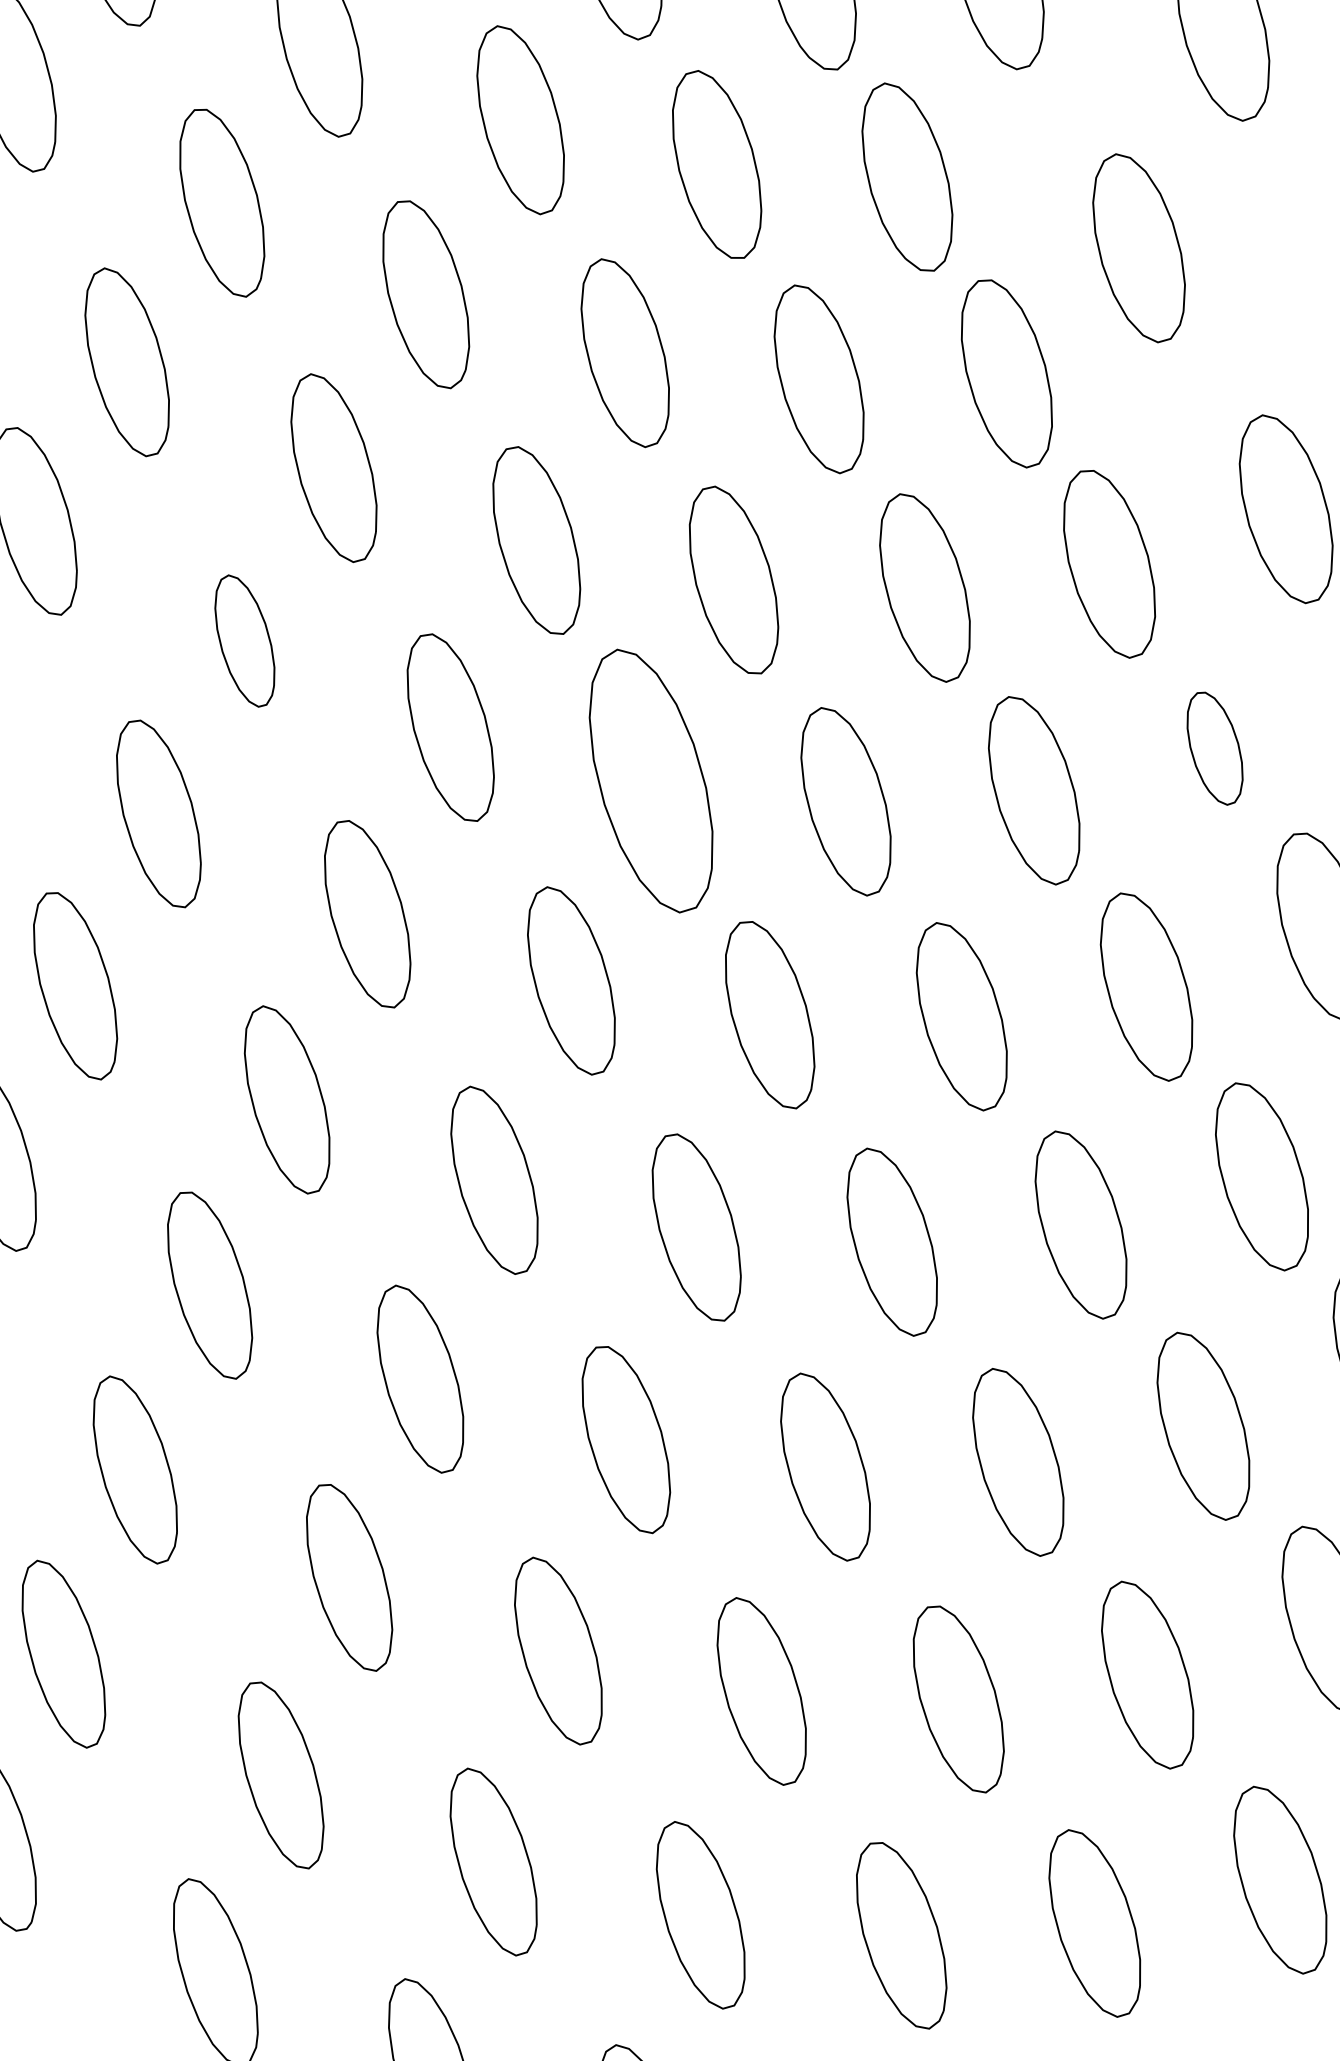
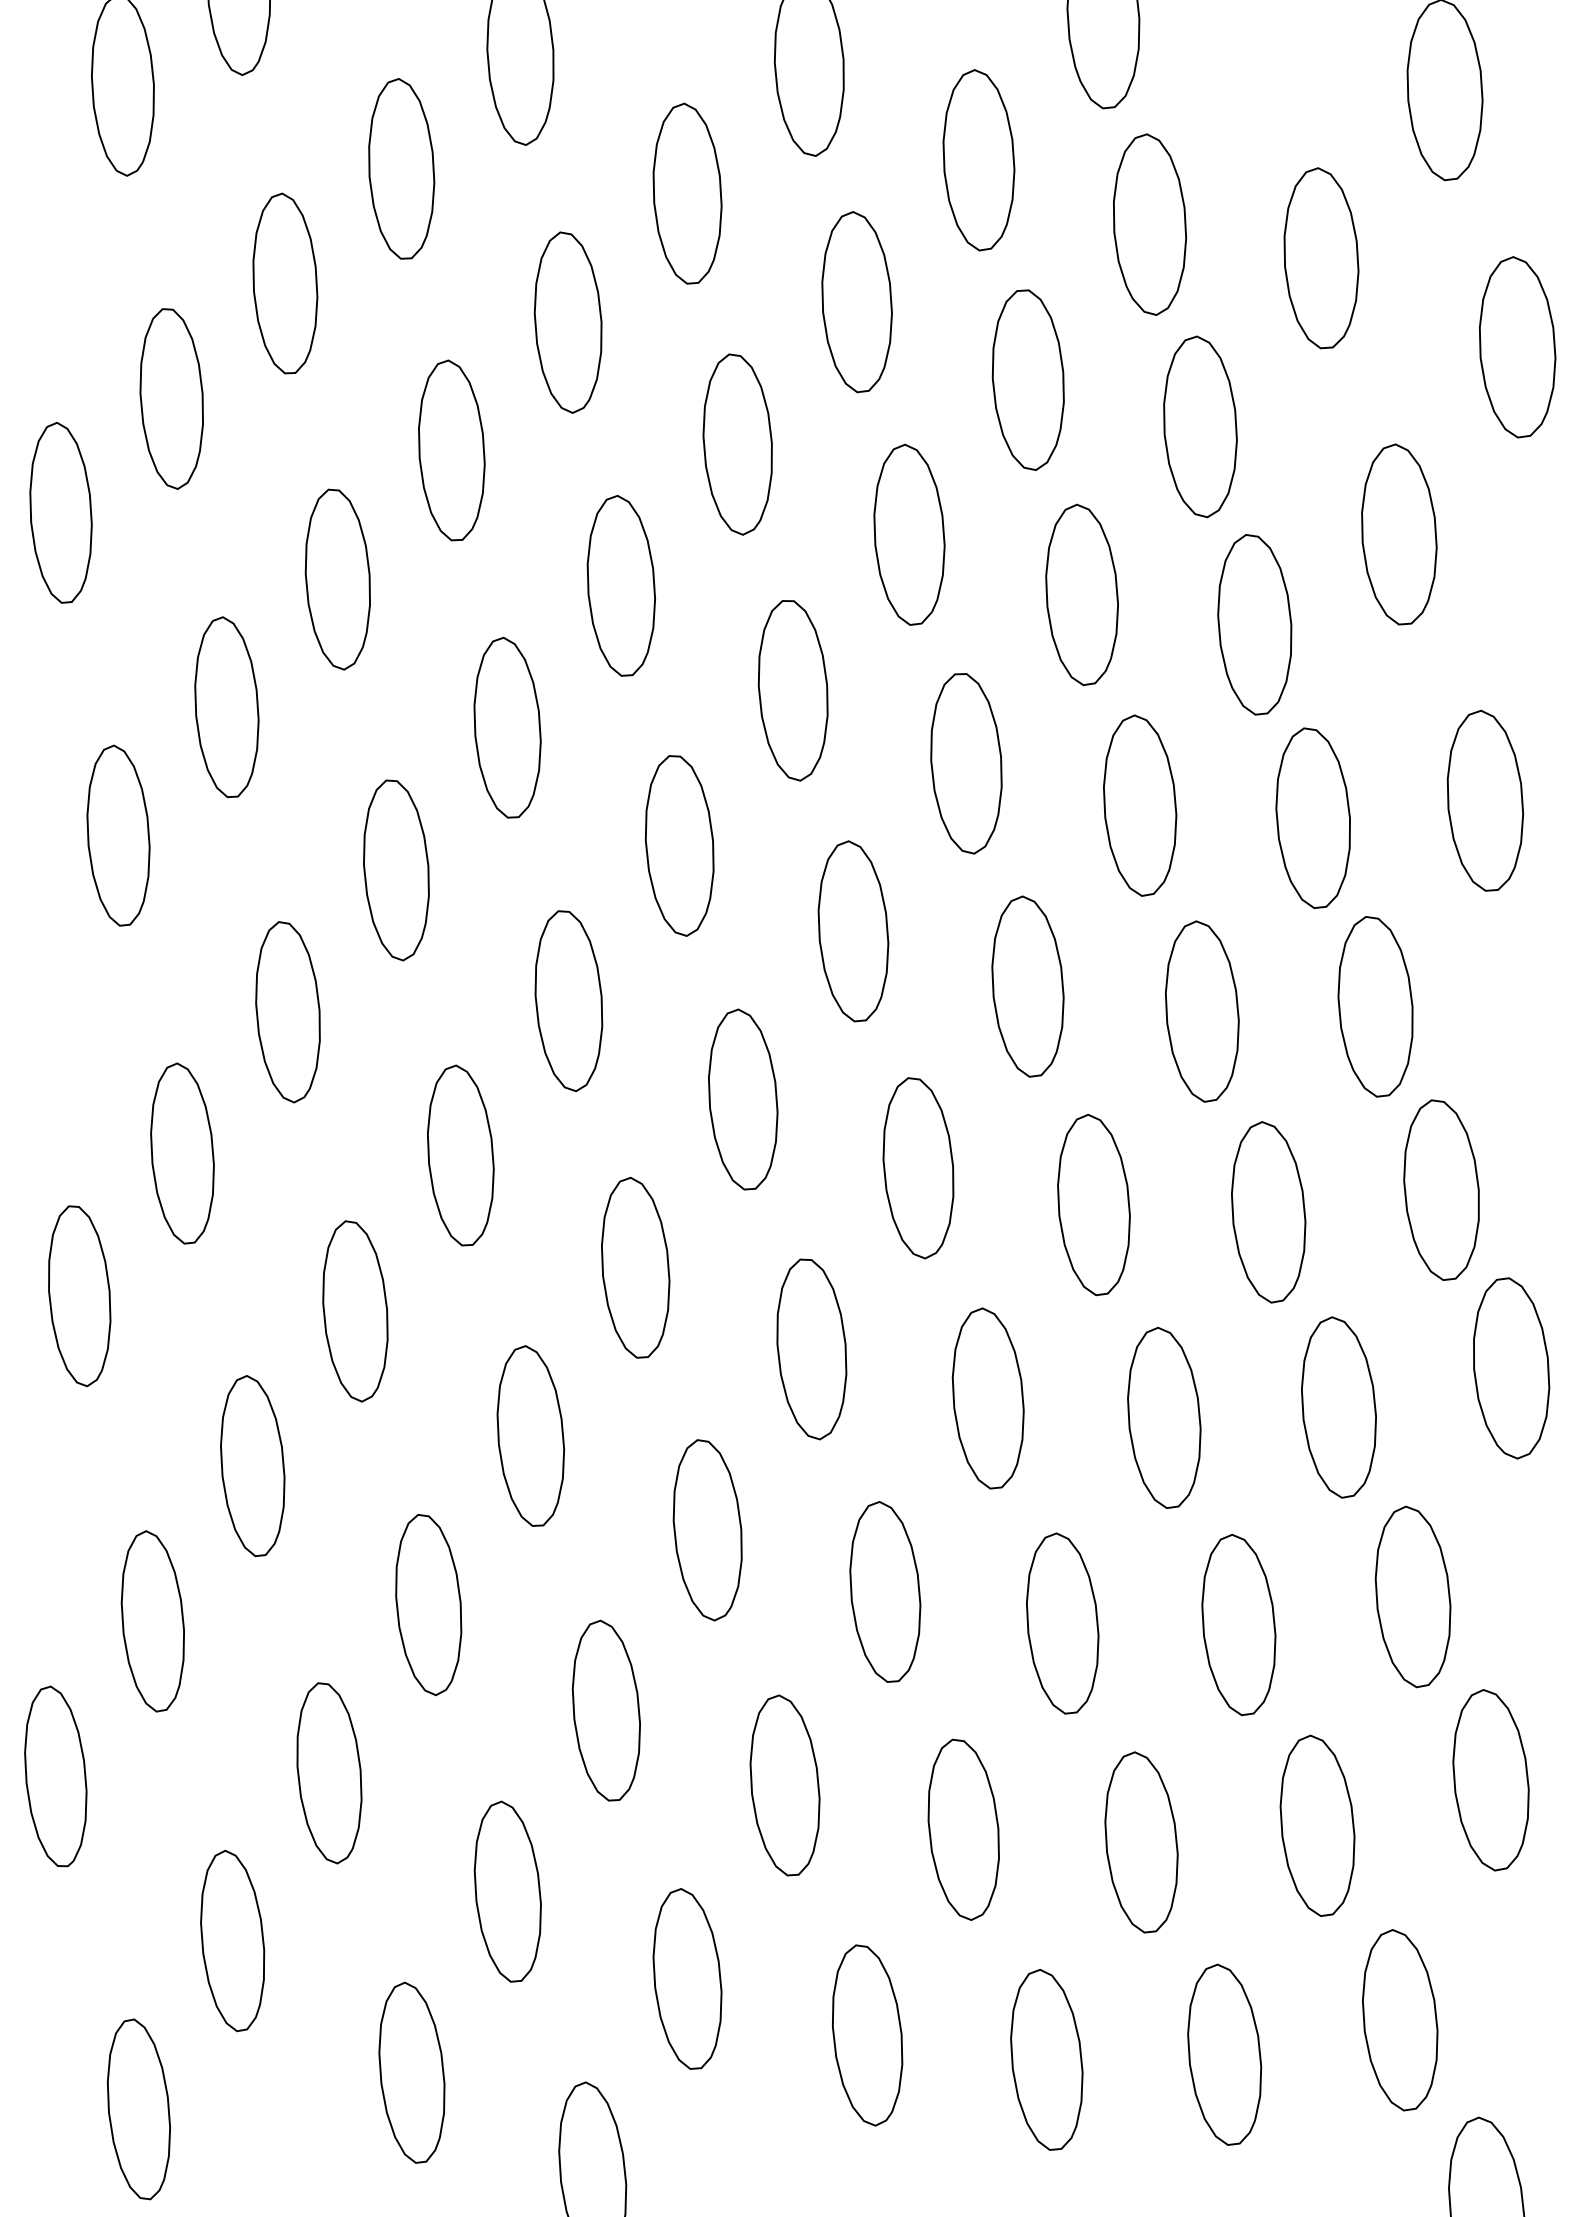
part: (244, 640) -> (507, 727), size x1.43
part: (1214, 748) -> (1375, 1006), size x1.67
part: (651, 780) -> (853, 931), size x0.71

